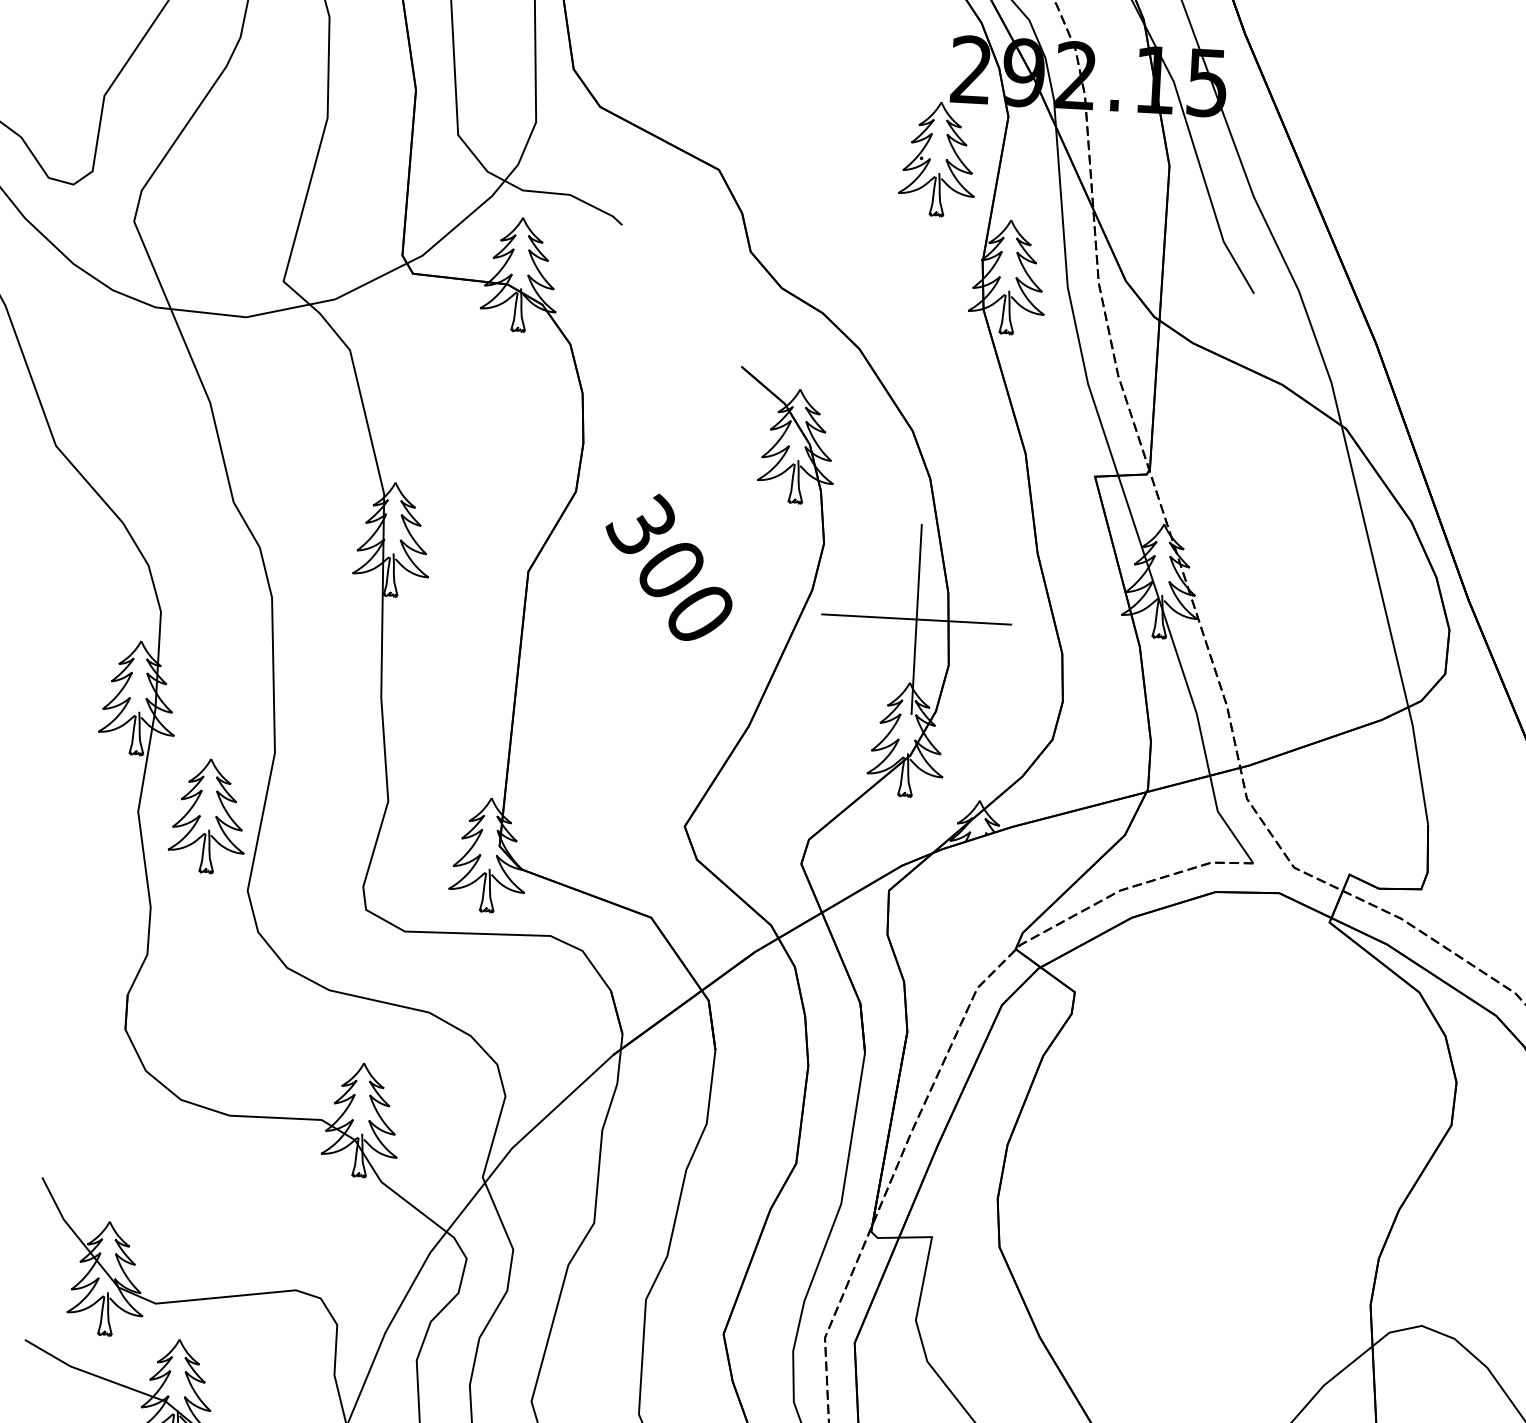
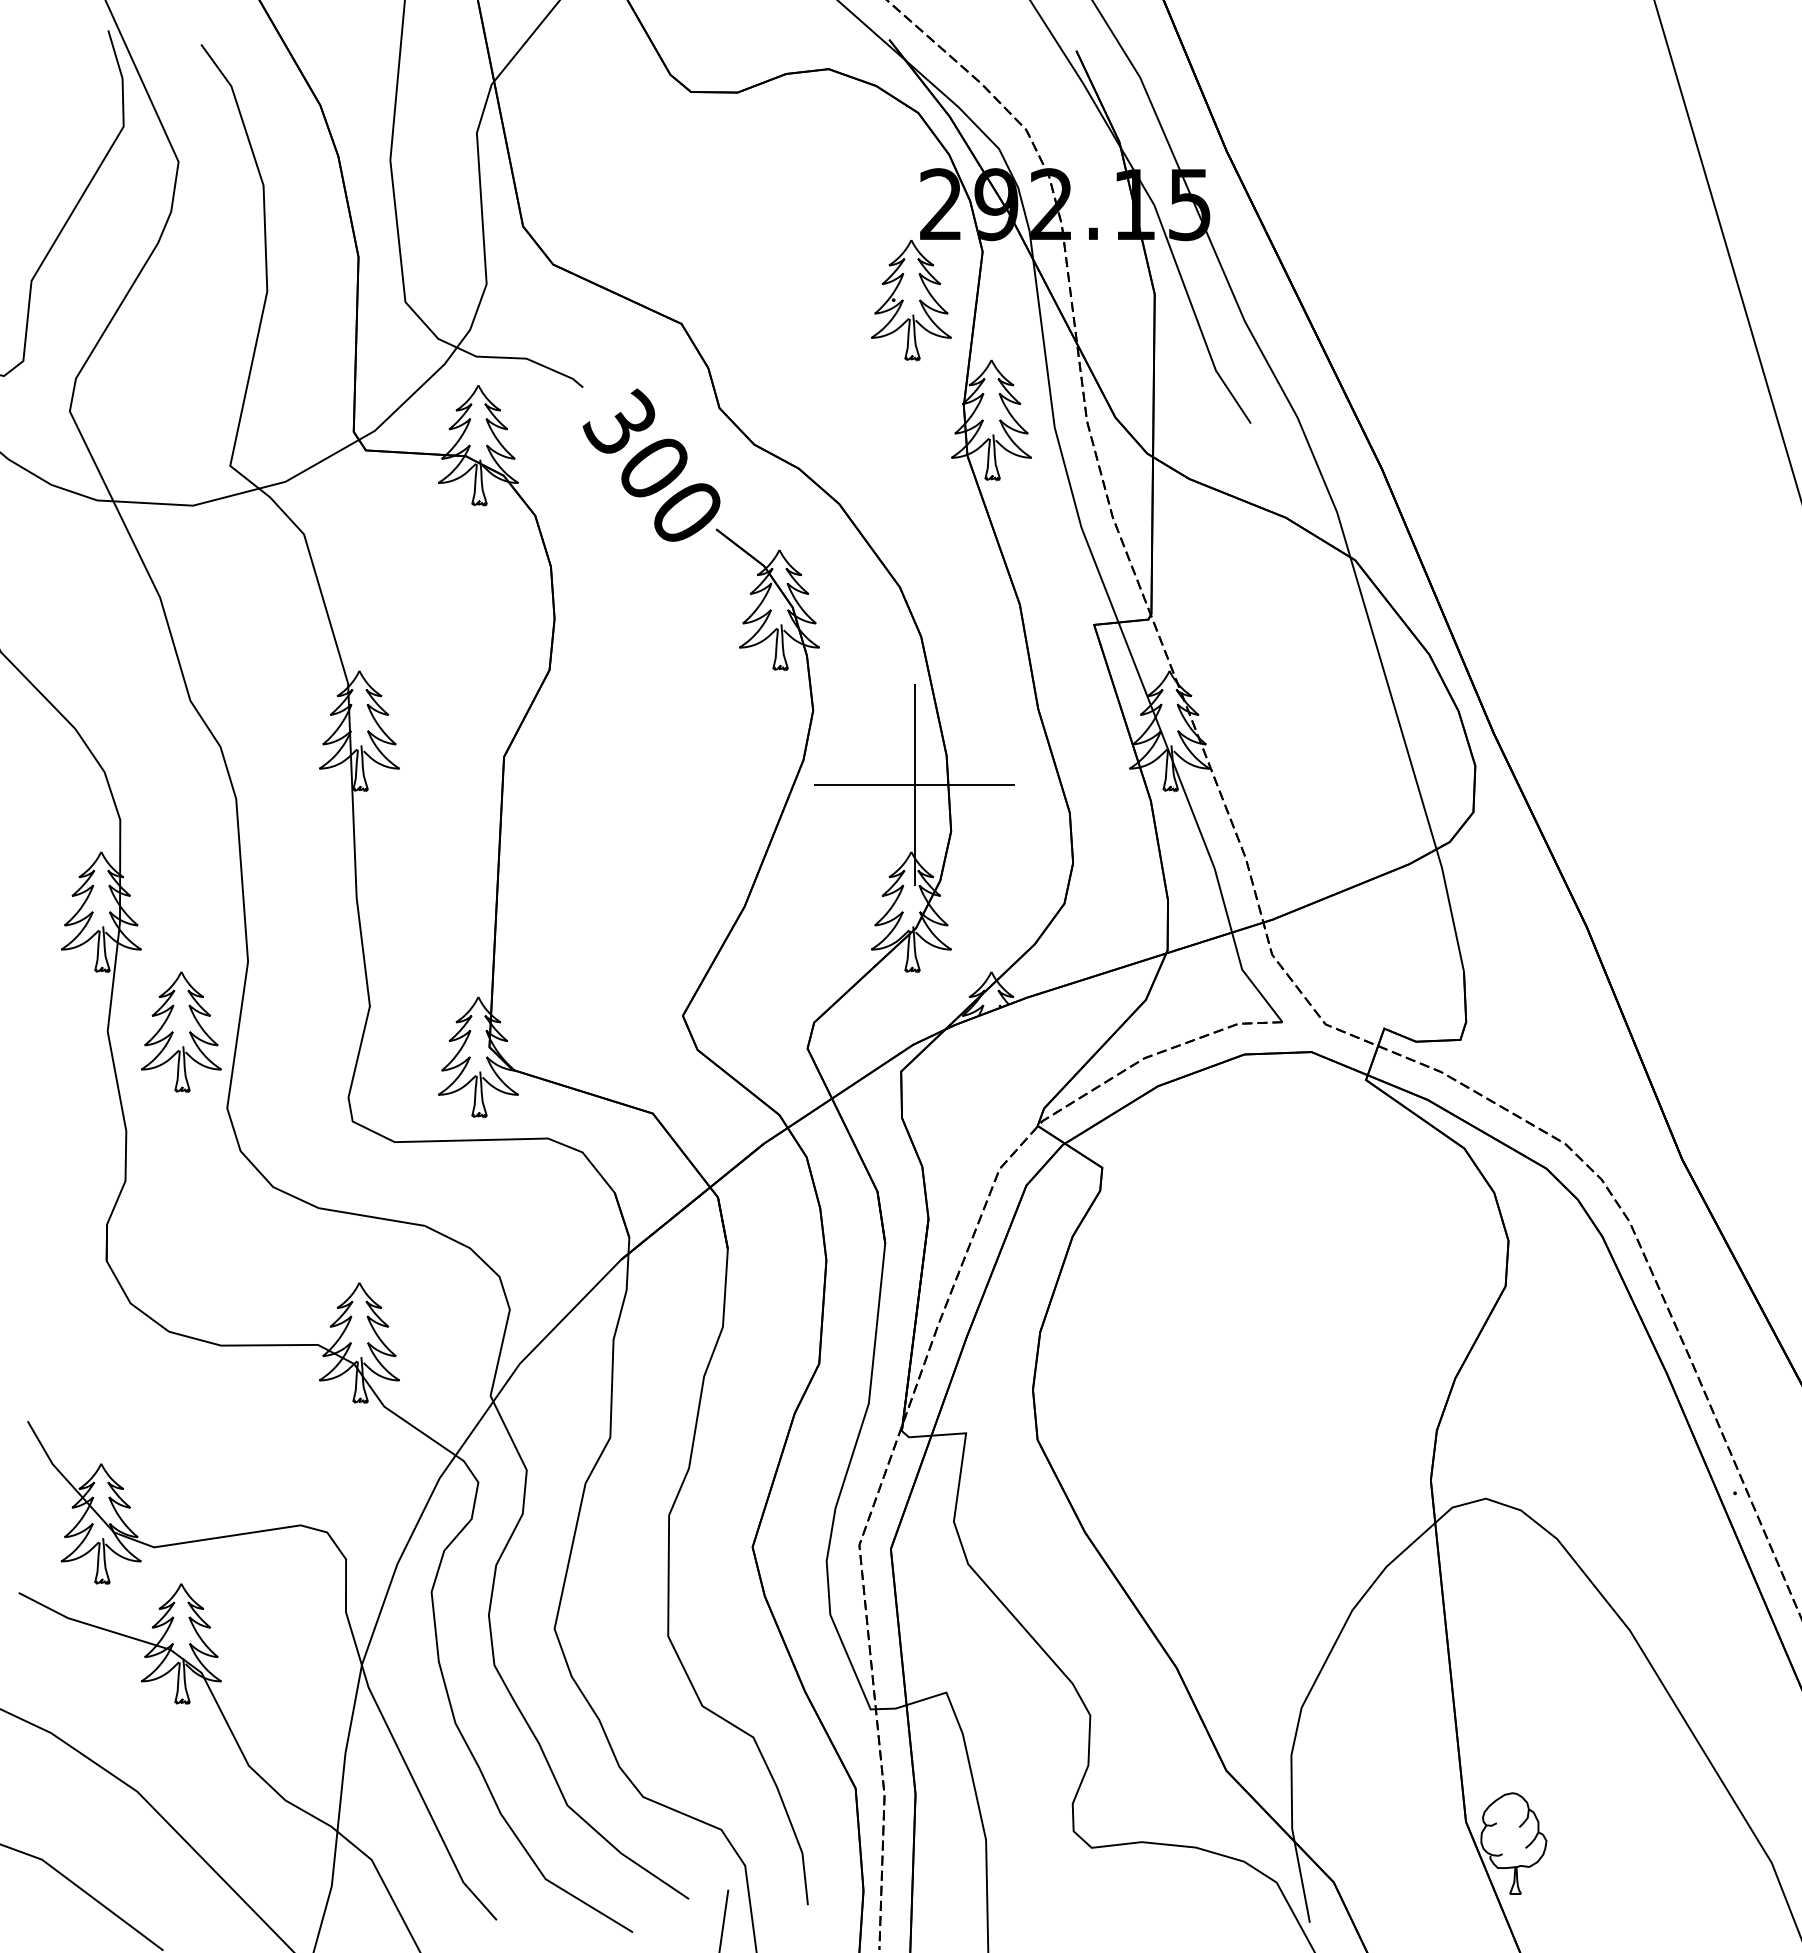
text: (668, 566) -> (651, 464), moved

